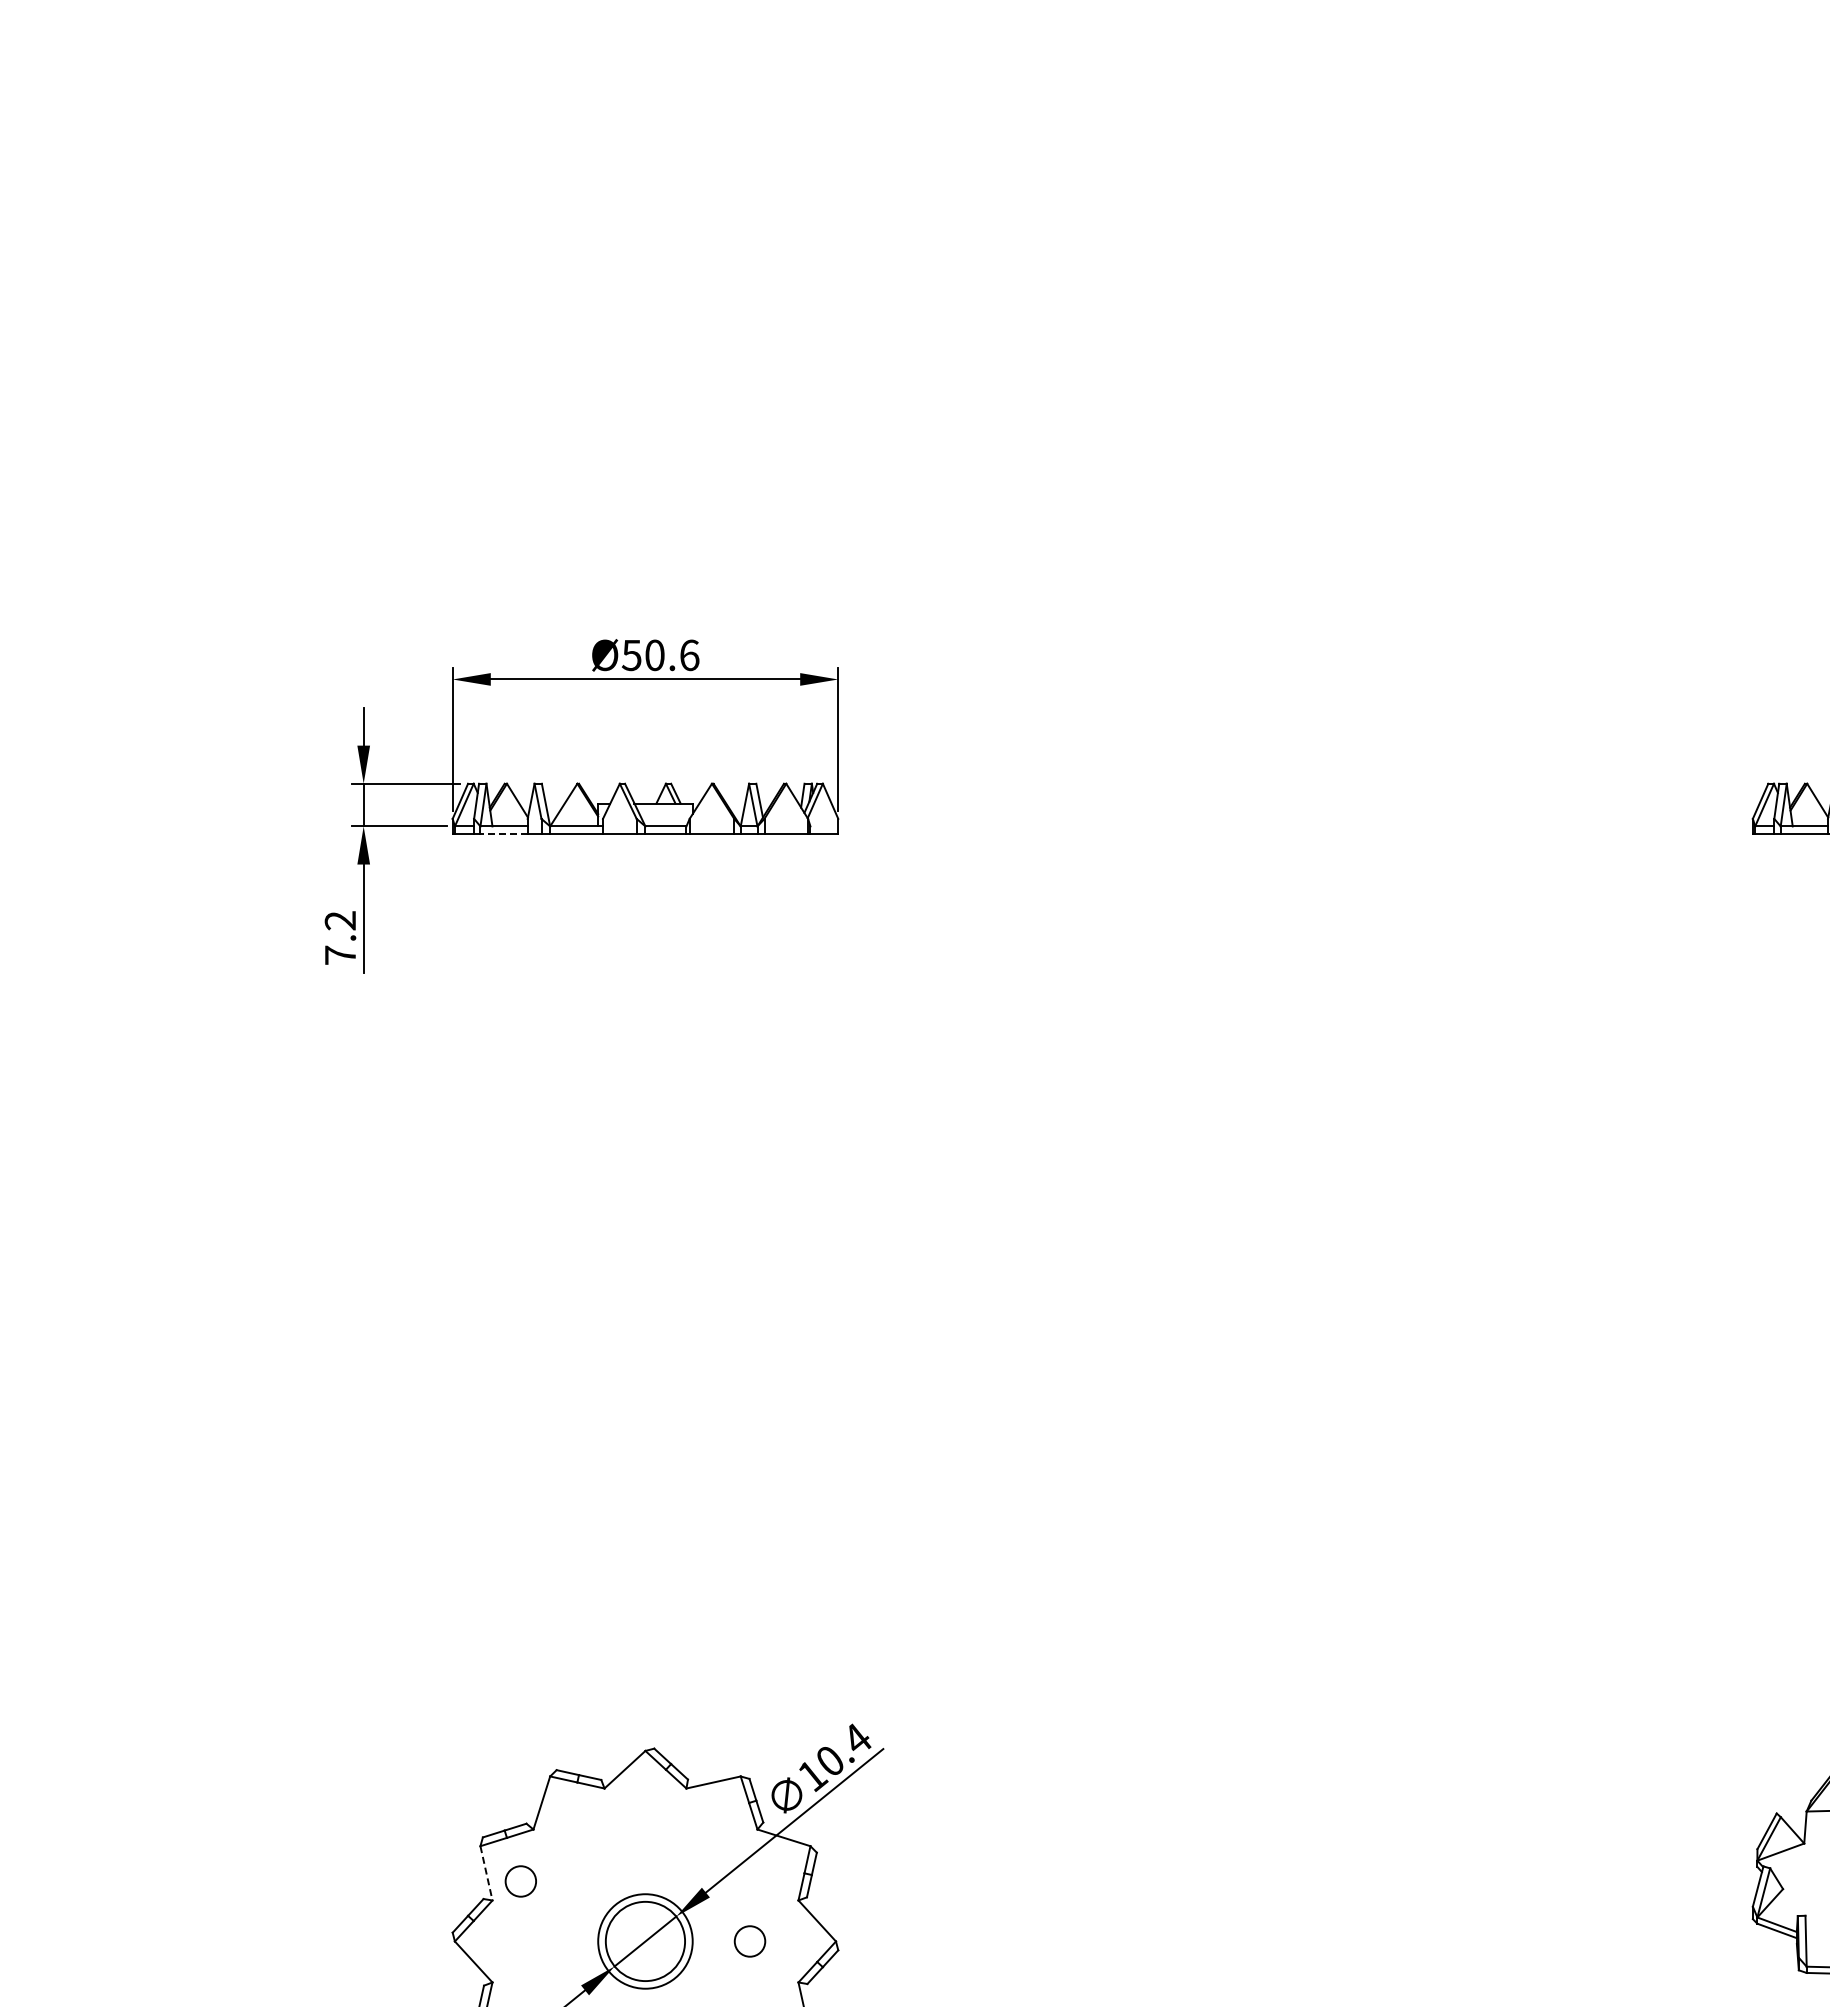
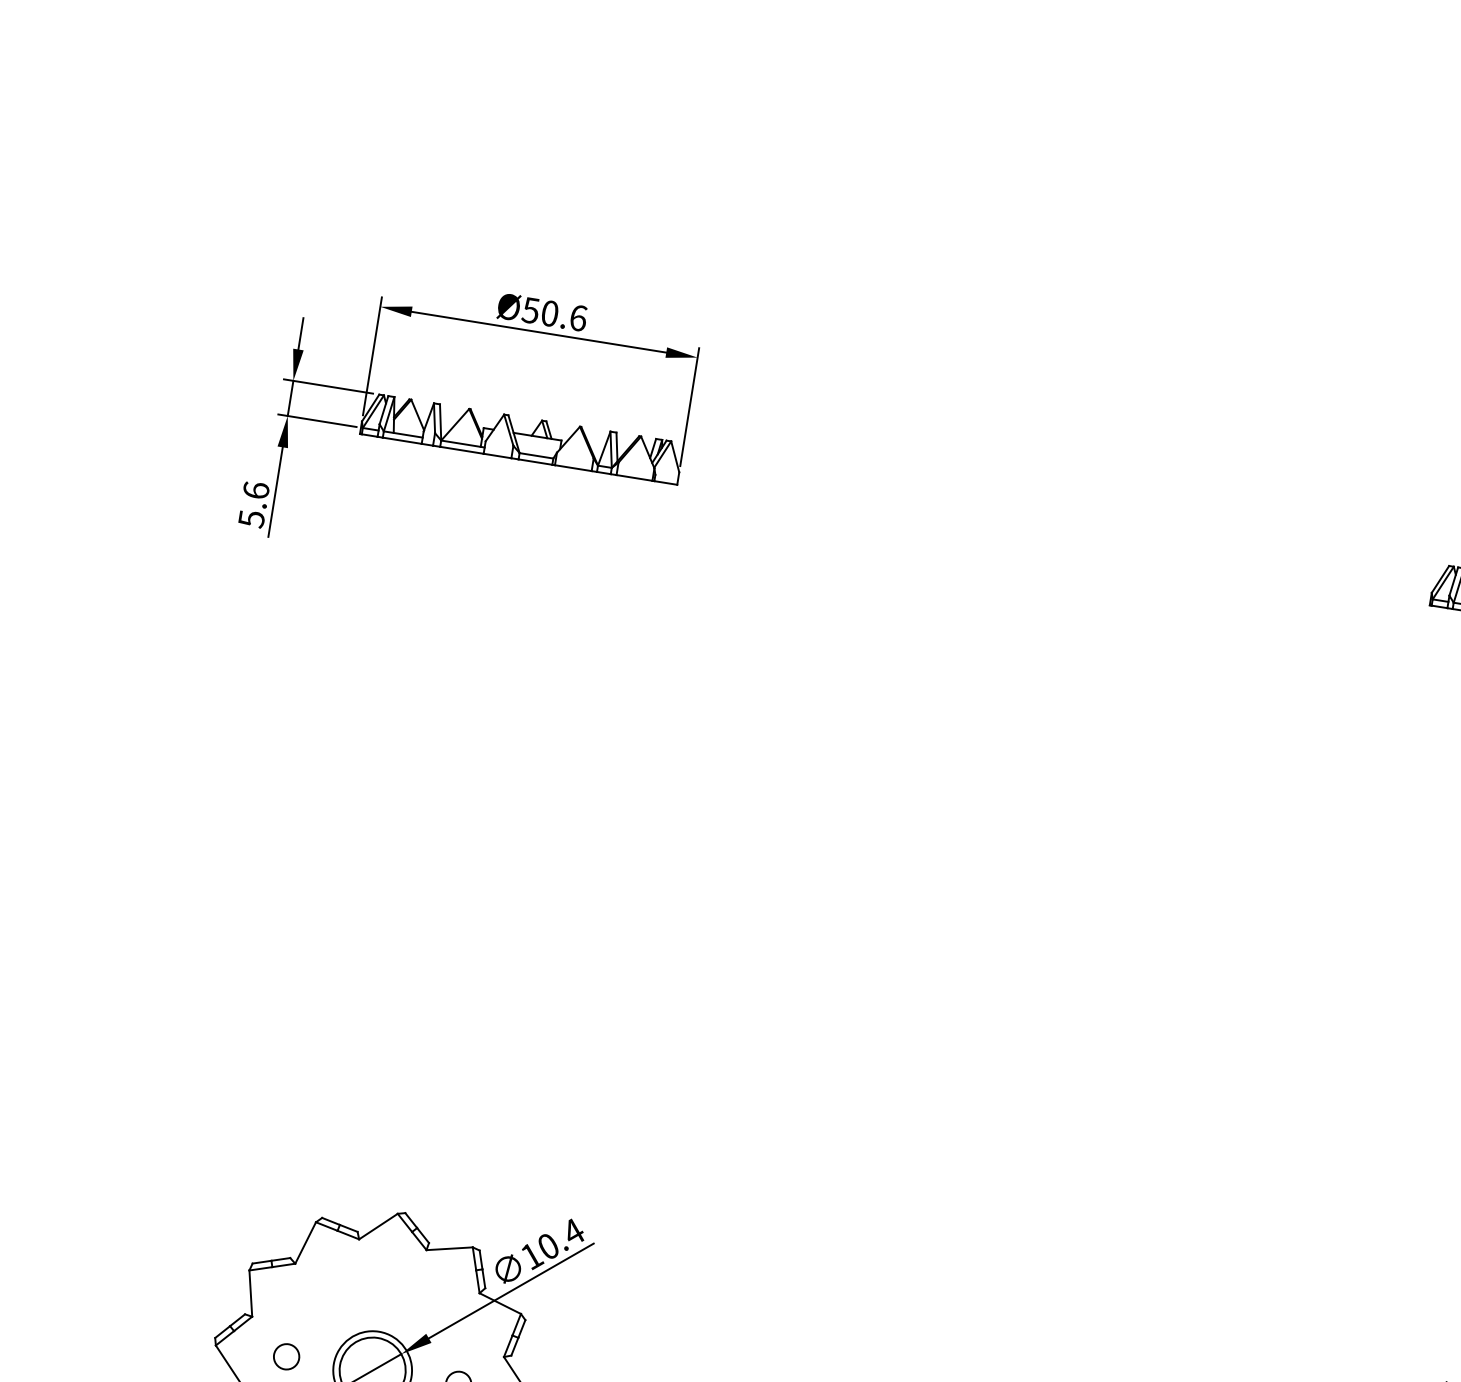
line: (504, 834) -> (402, 441), dashed -> solid
text: (340, 938) -> (253, 505), 7.2 -> 5.6
line: (486, 1873) -> (250, 1293), dashed -> solid
circle: (520, 1881) -> (286, 1356), moved

